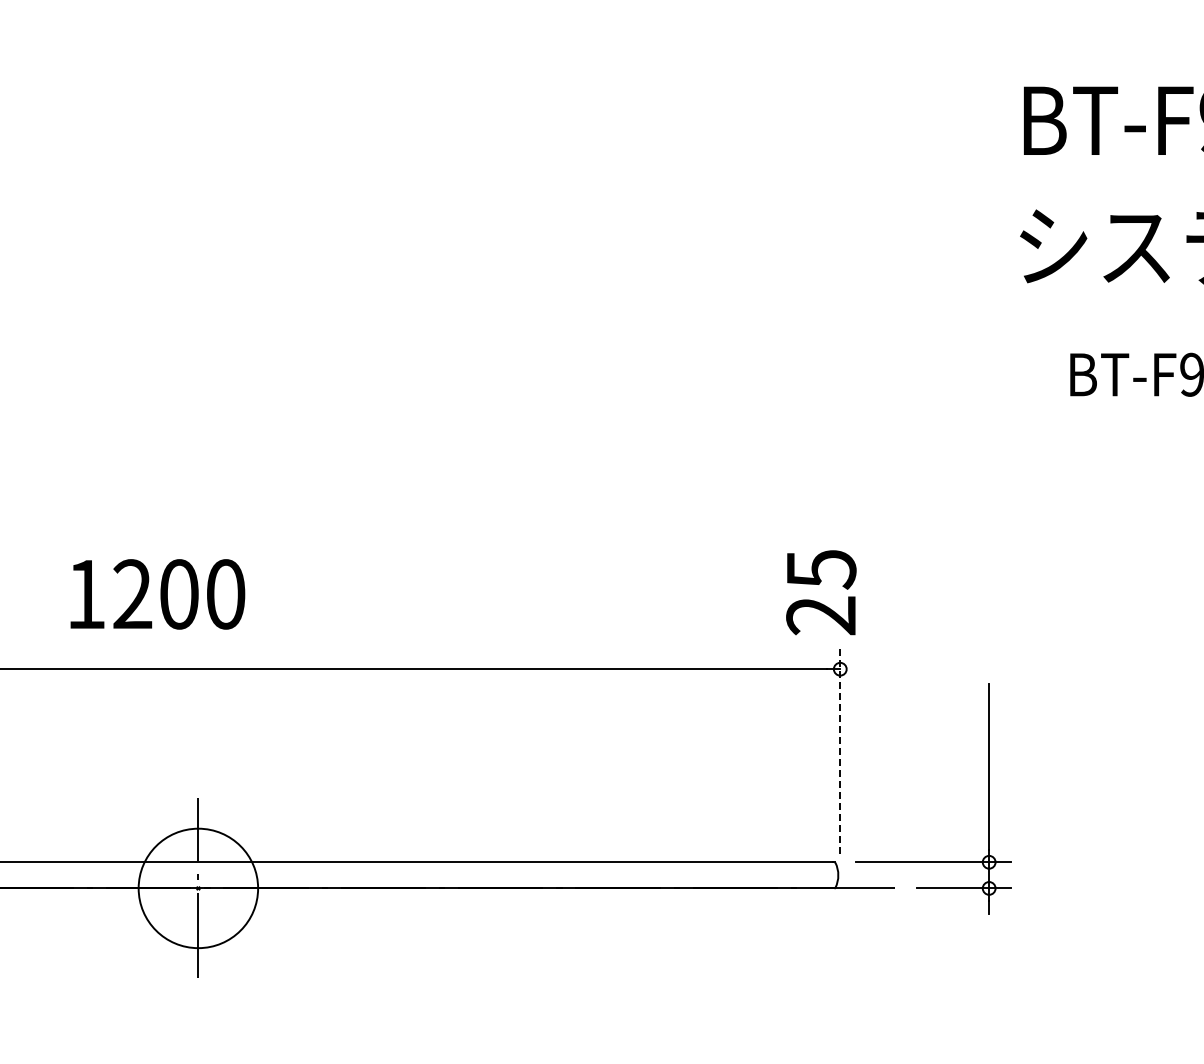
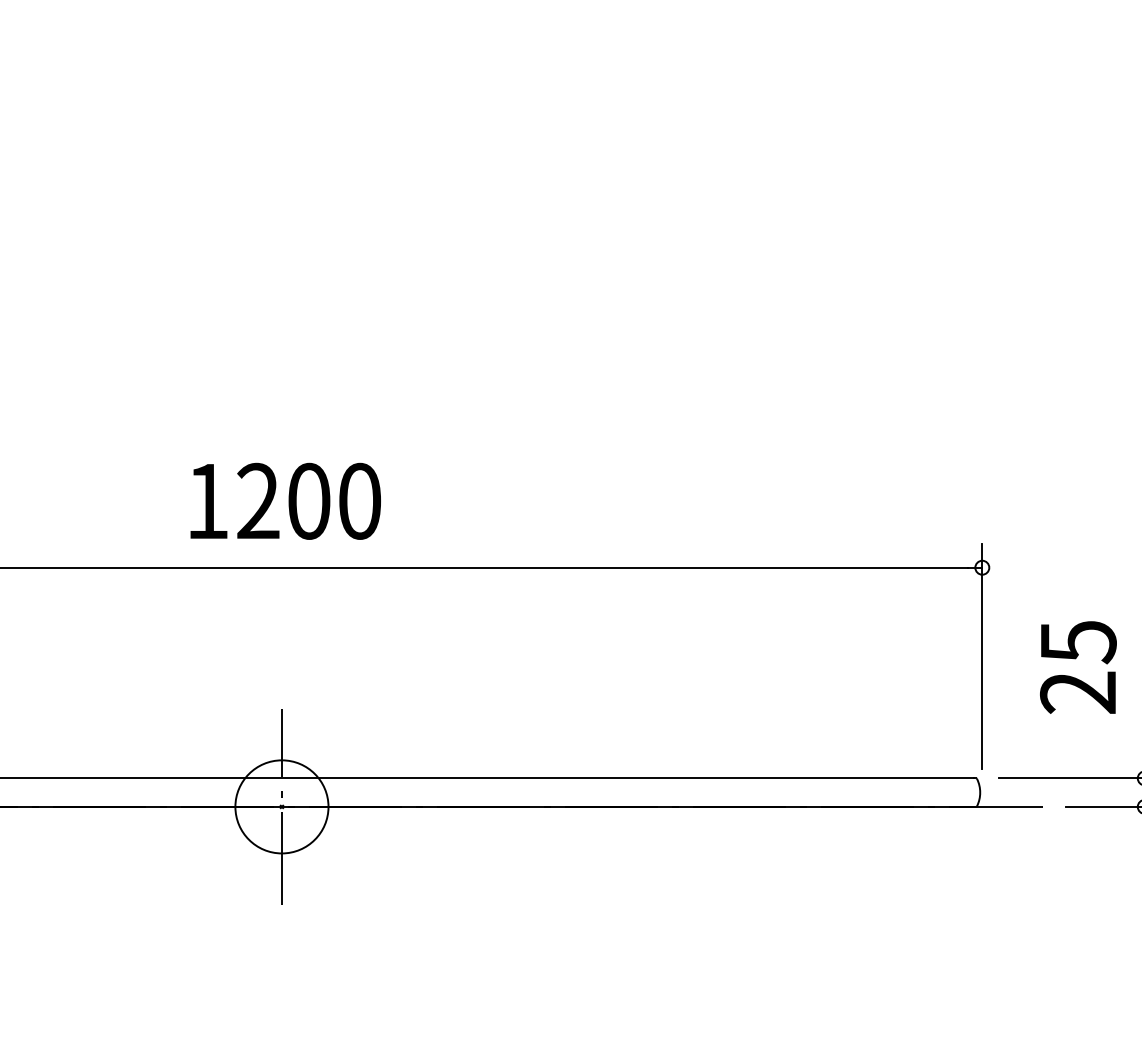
text: (821, 592) -> (1078, 667), moved
text: (157, 594) -> (285, 501), moved
line: (840, 750) -> (982, 656), dashed -> solid
circle: (198, 888) -> (282, 806), size x0.71

